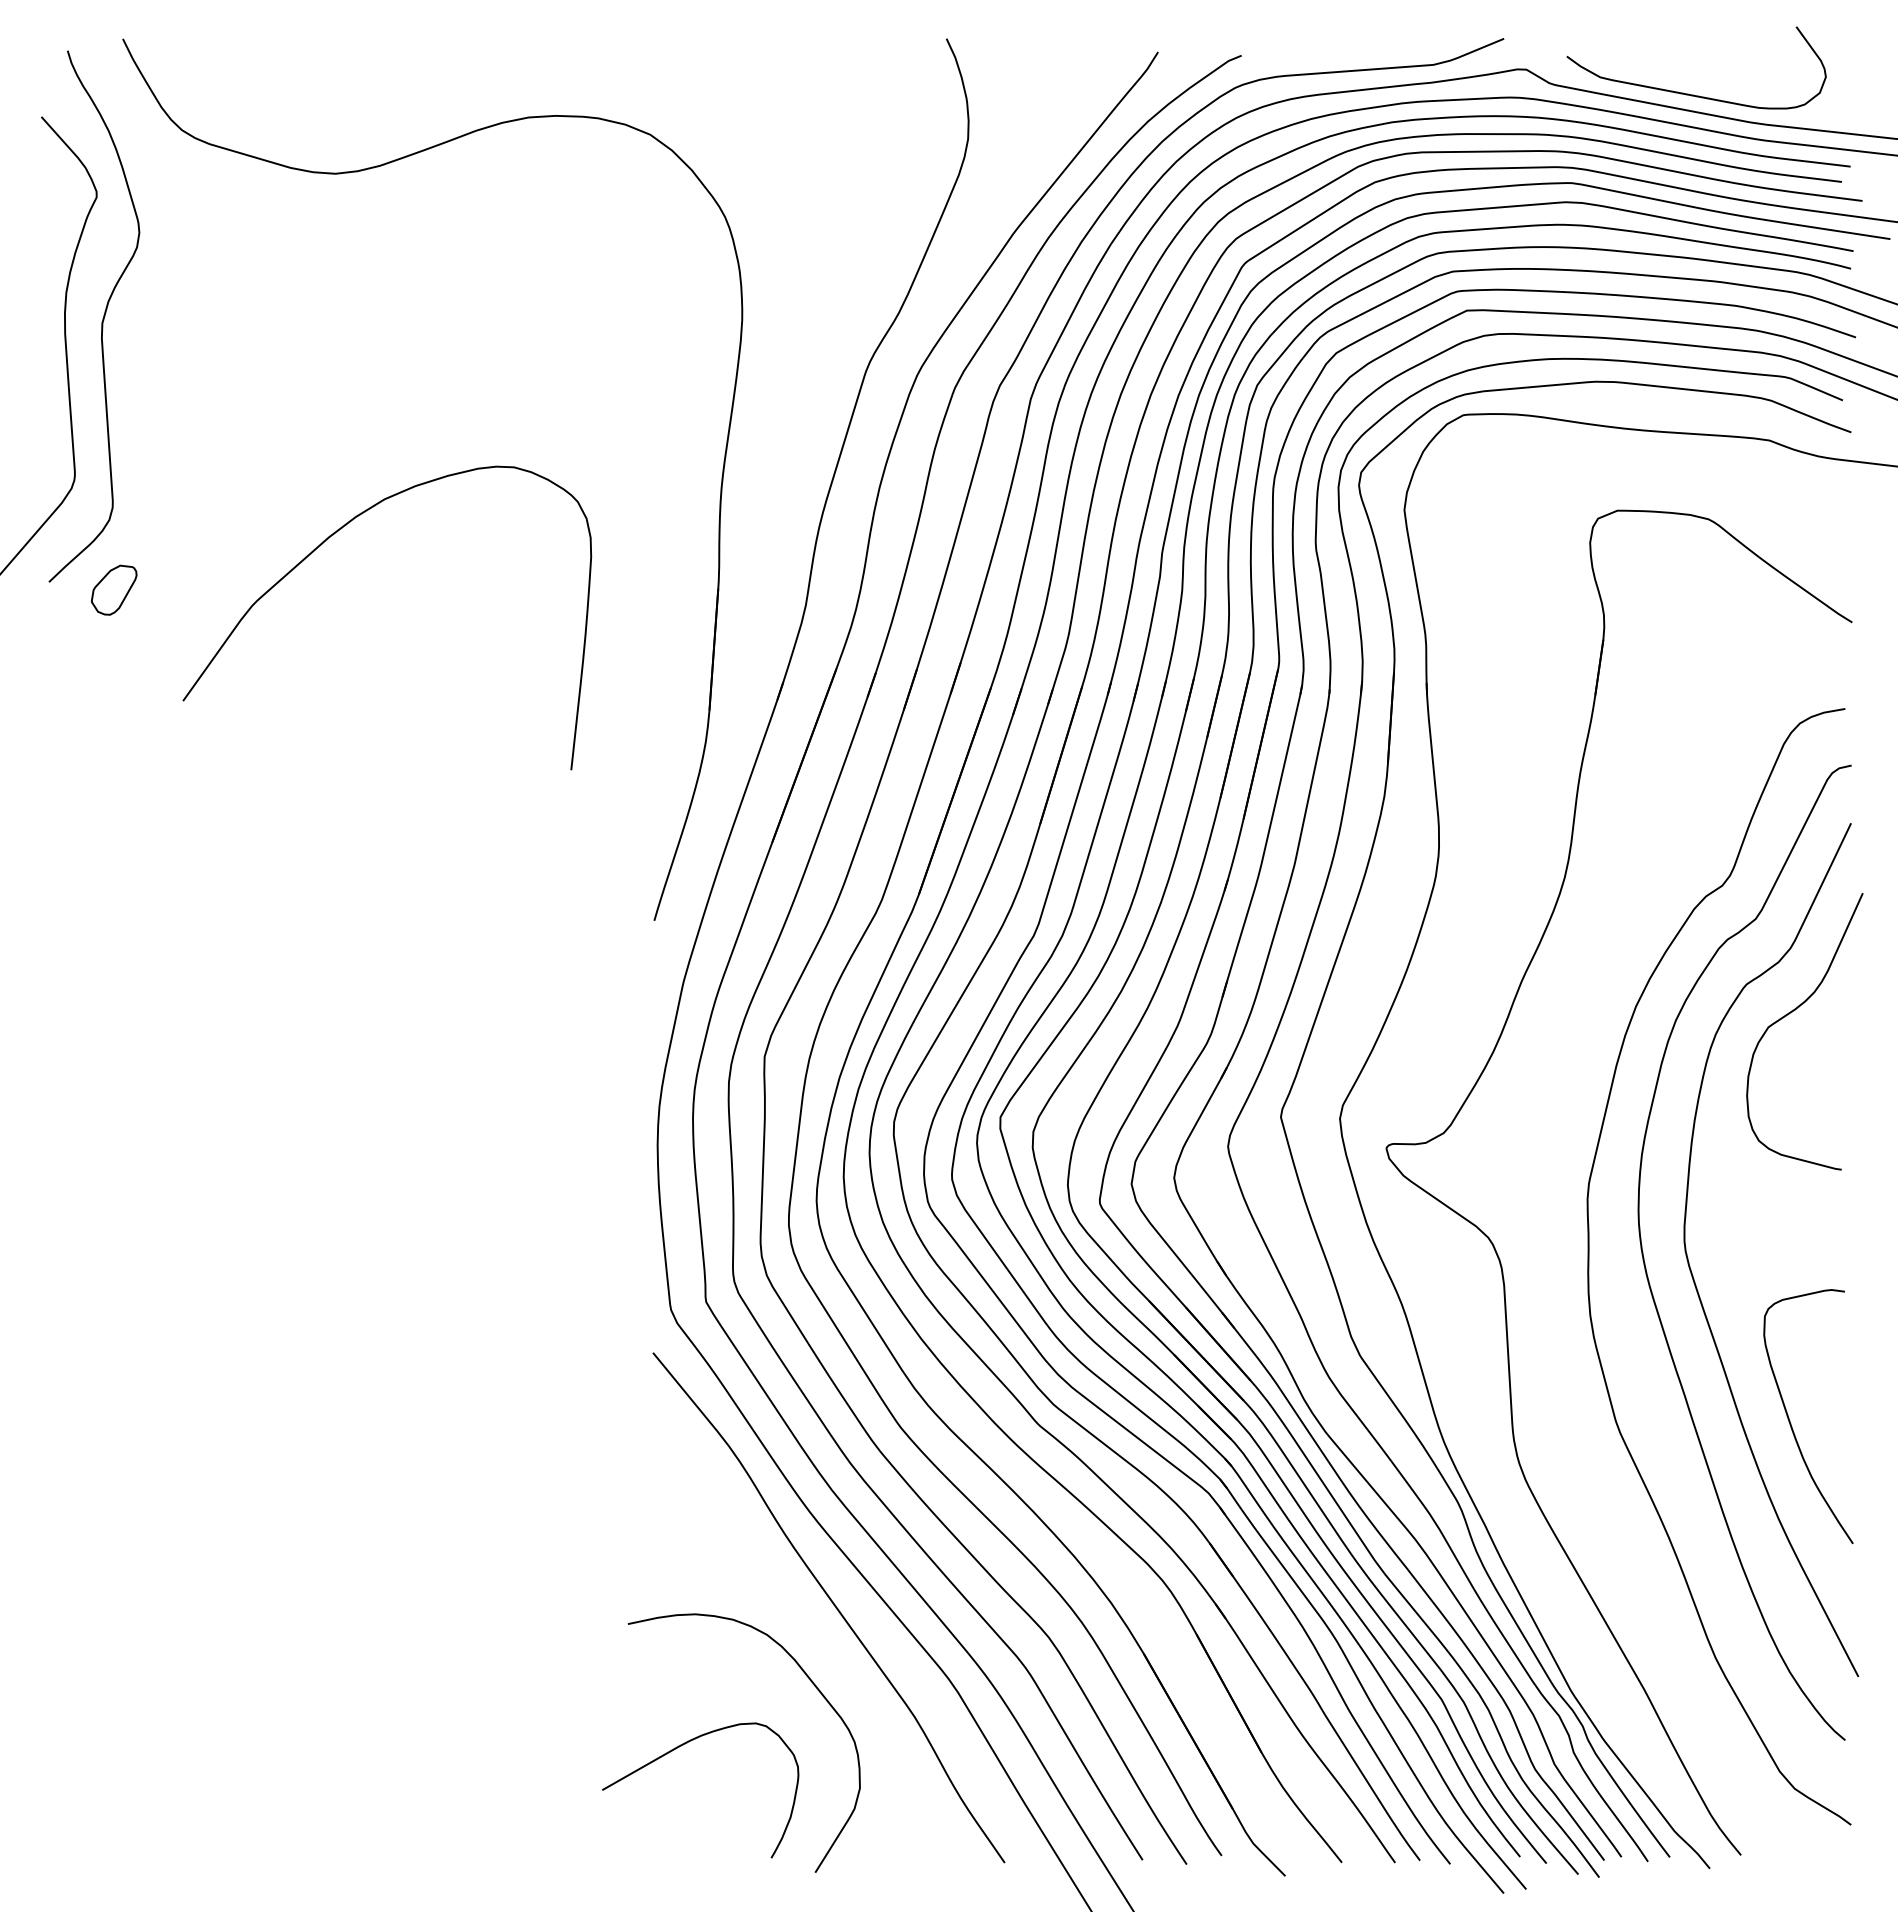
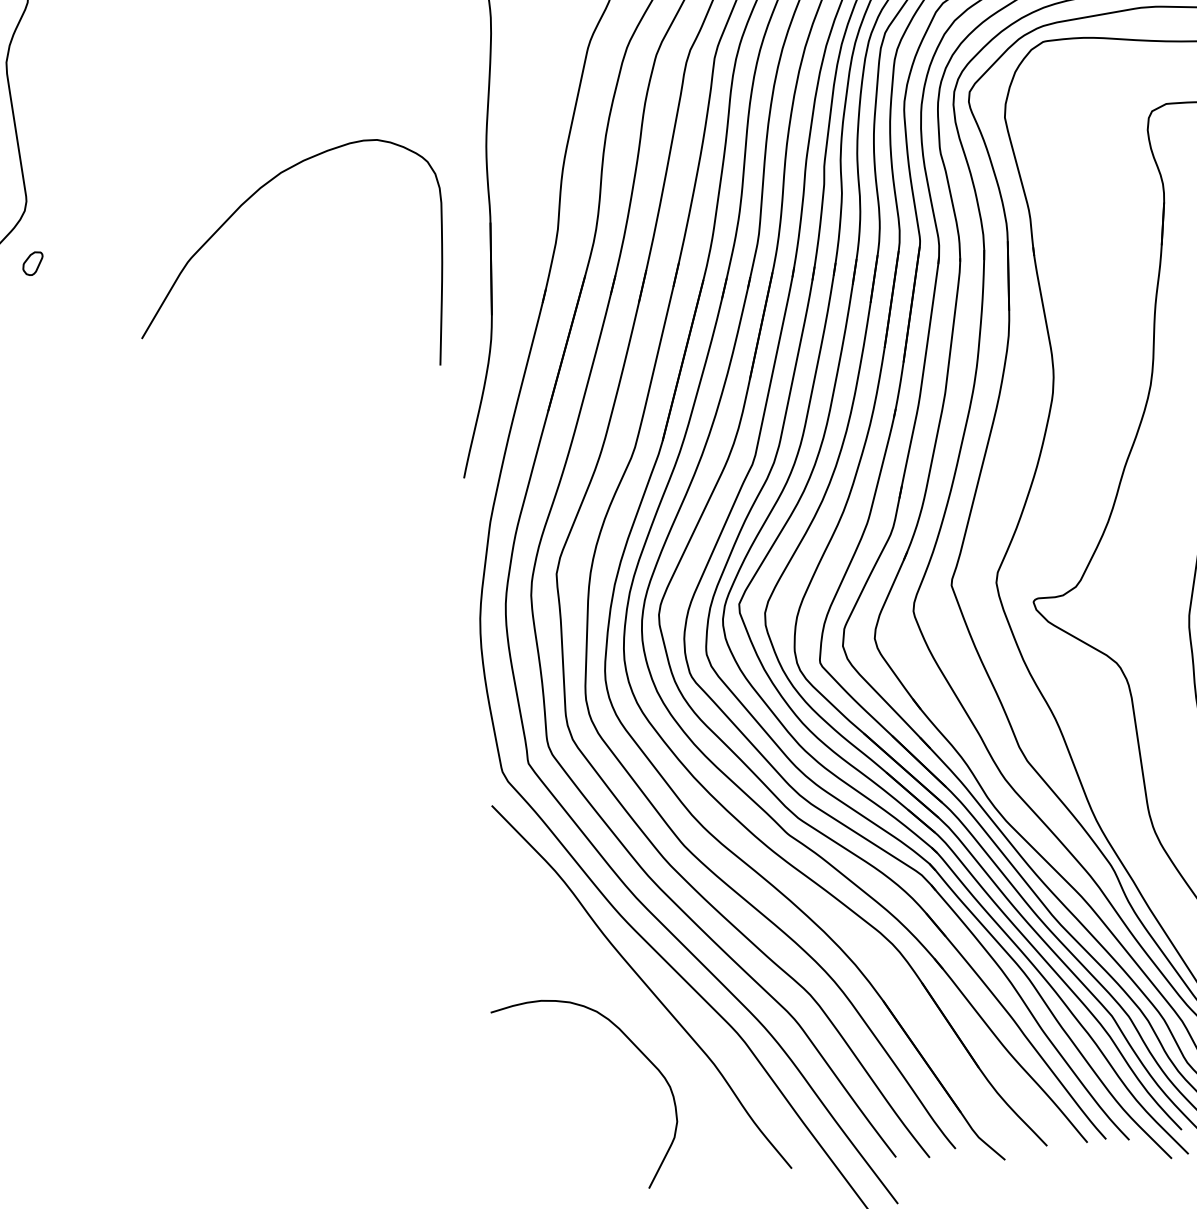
curve: (320, 546) -> (235, 212), moved
part: (113, 589) -> (32, 263), size x0.6
curve: (674, 1750) -> (534, 1105), removed

